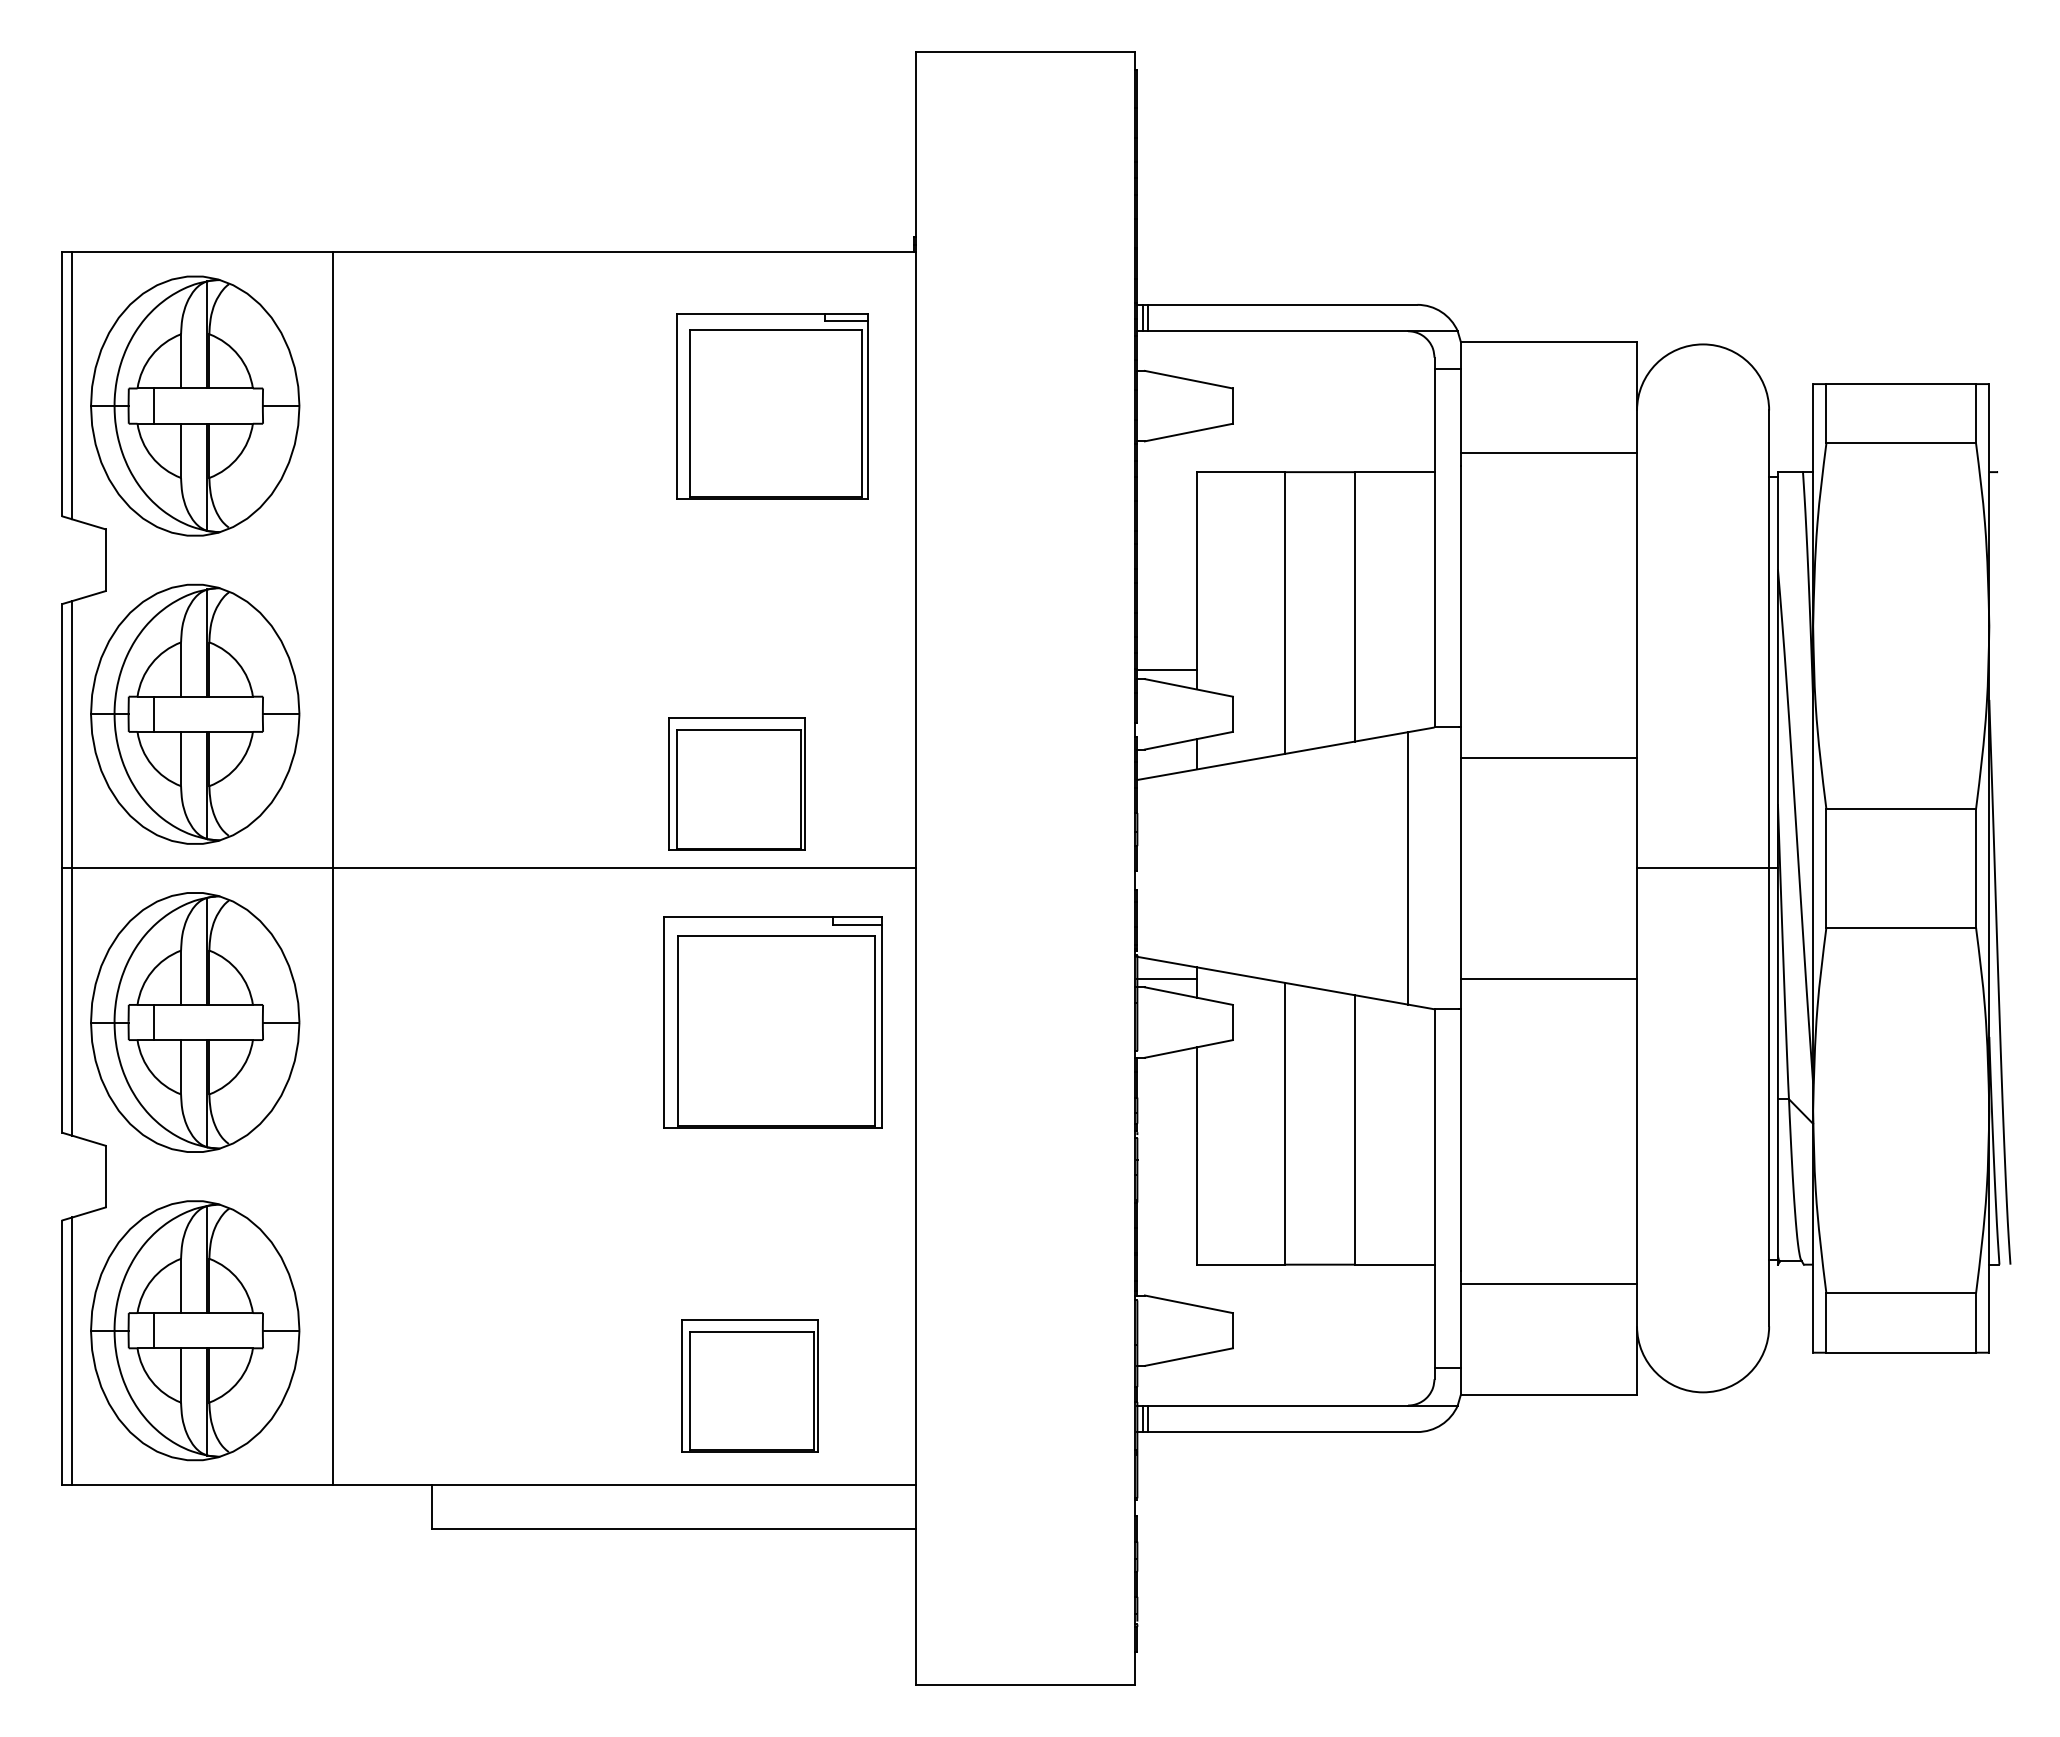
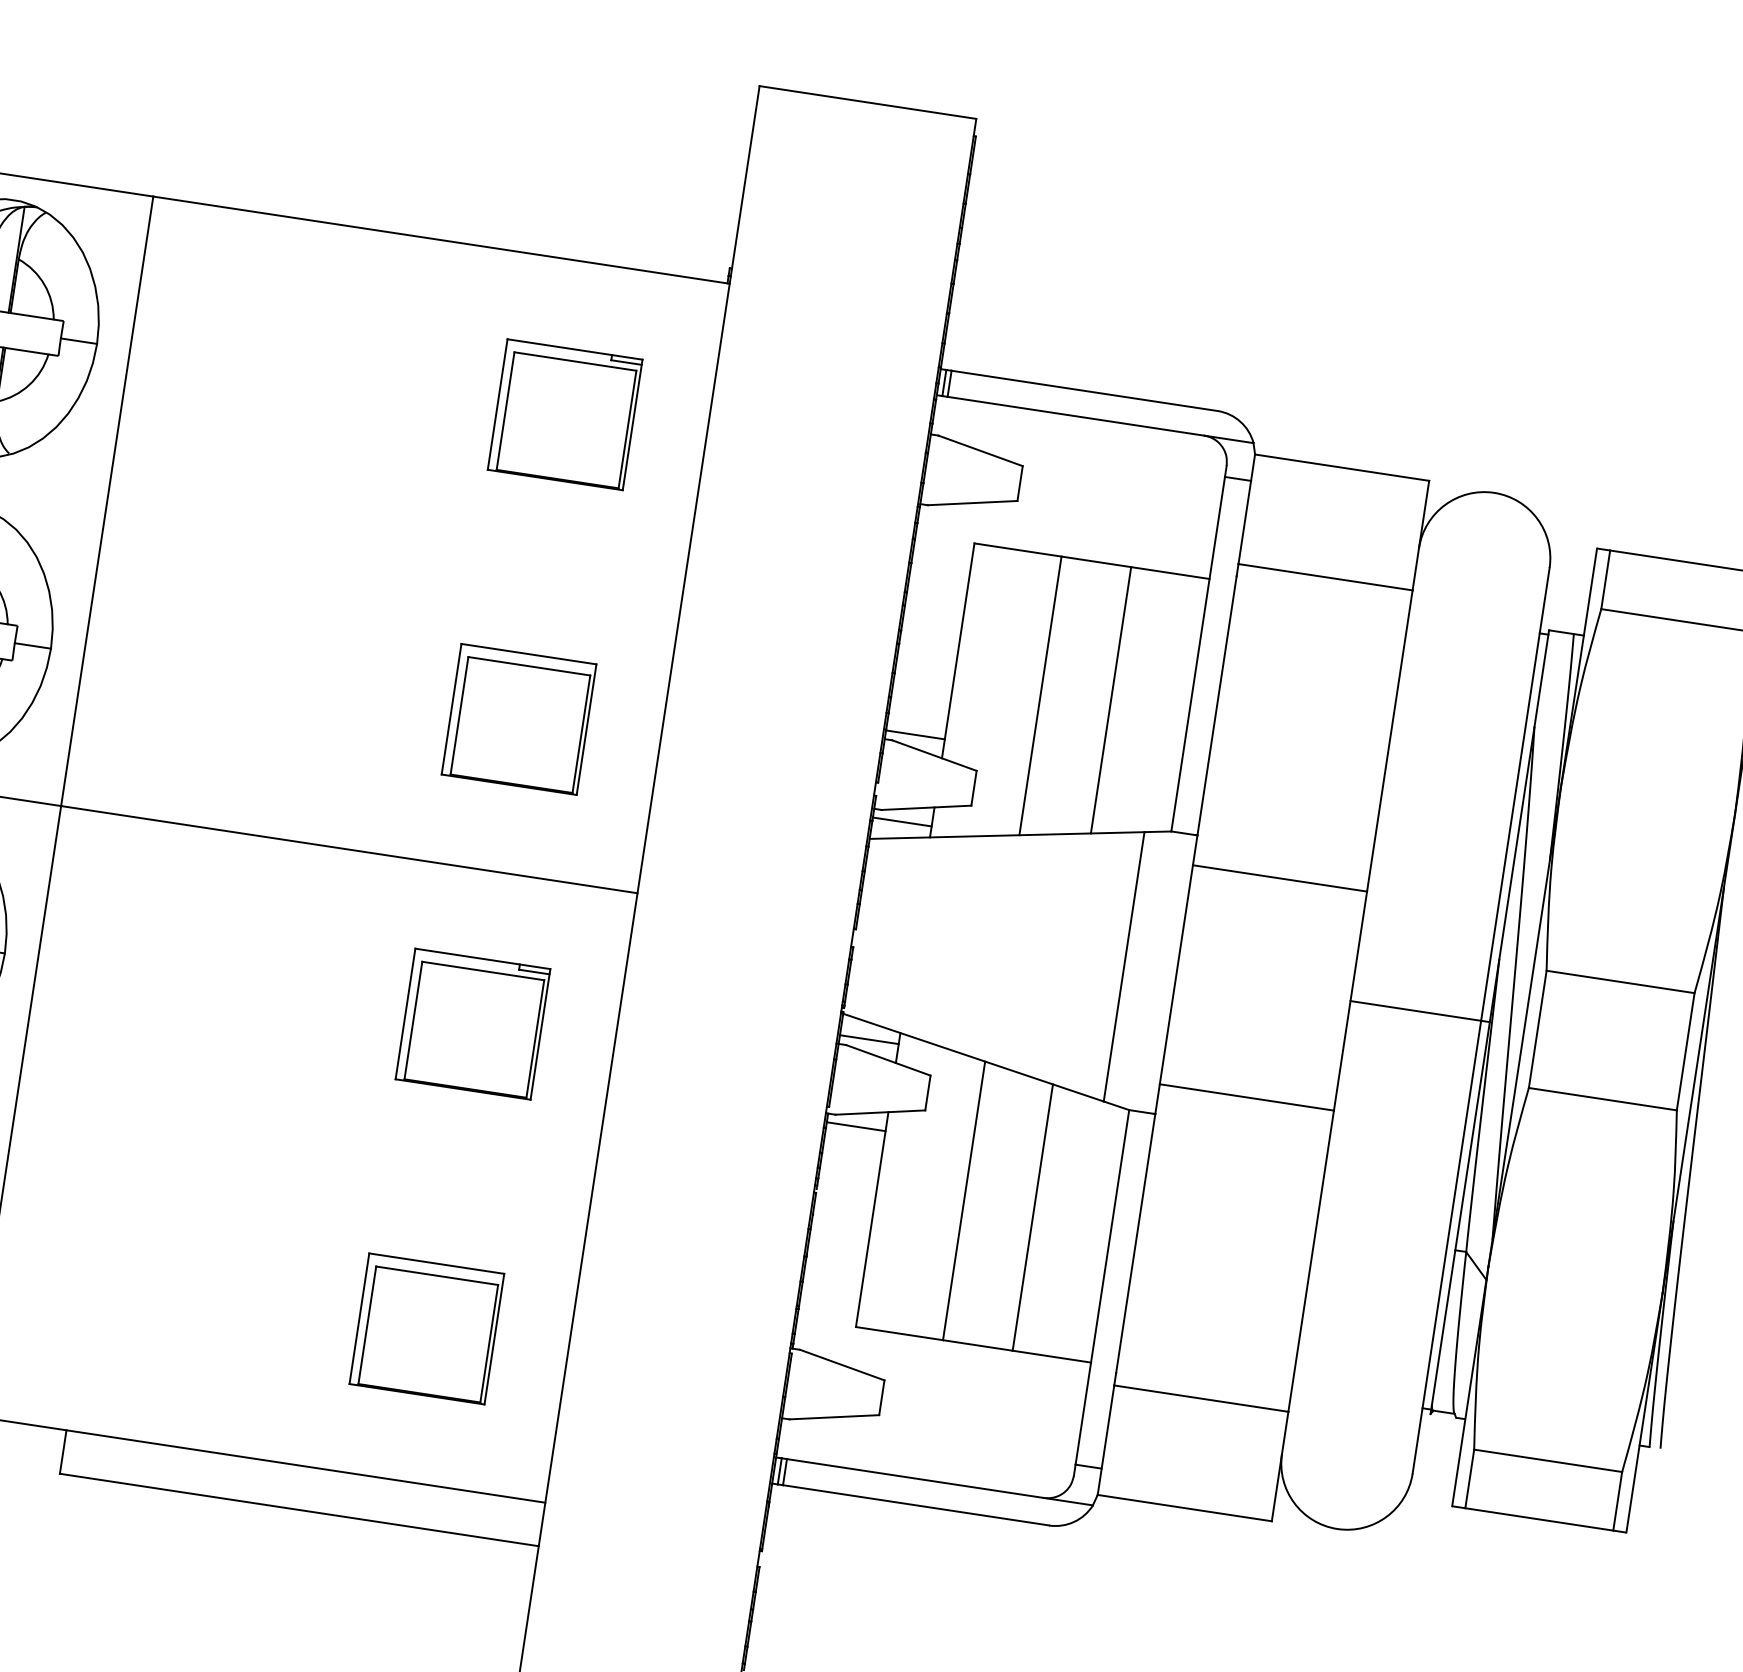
part: (772, 405) -> (564, 414), size x0.71
line: (1166, 758) -> (901, 822), added
part: (736, 783) -> (518, 718), moved
part: (772, 1022) -> (472, 1024), size x0.62
line: (1166, 1066) -> (855, 1126), added
part: (749, 1385) -> (426, 1328), moved

